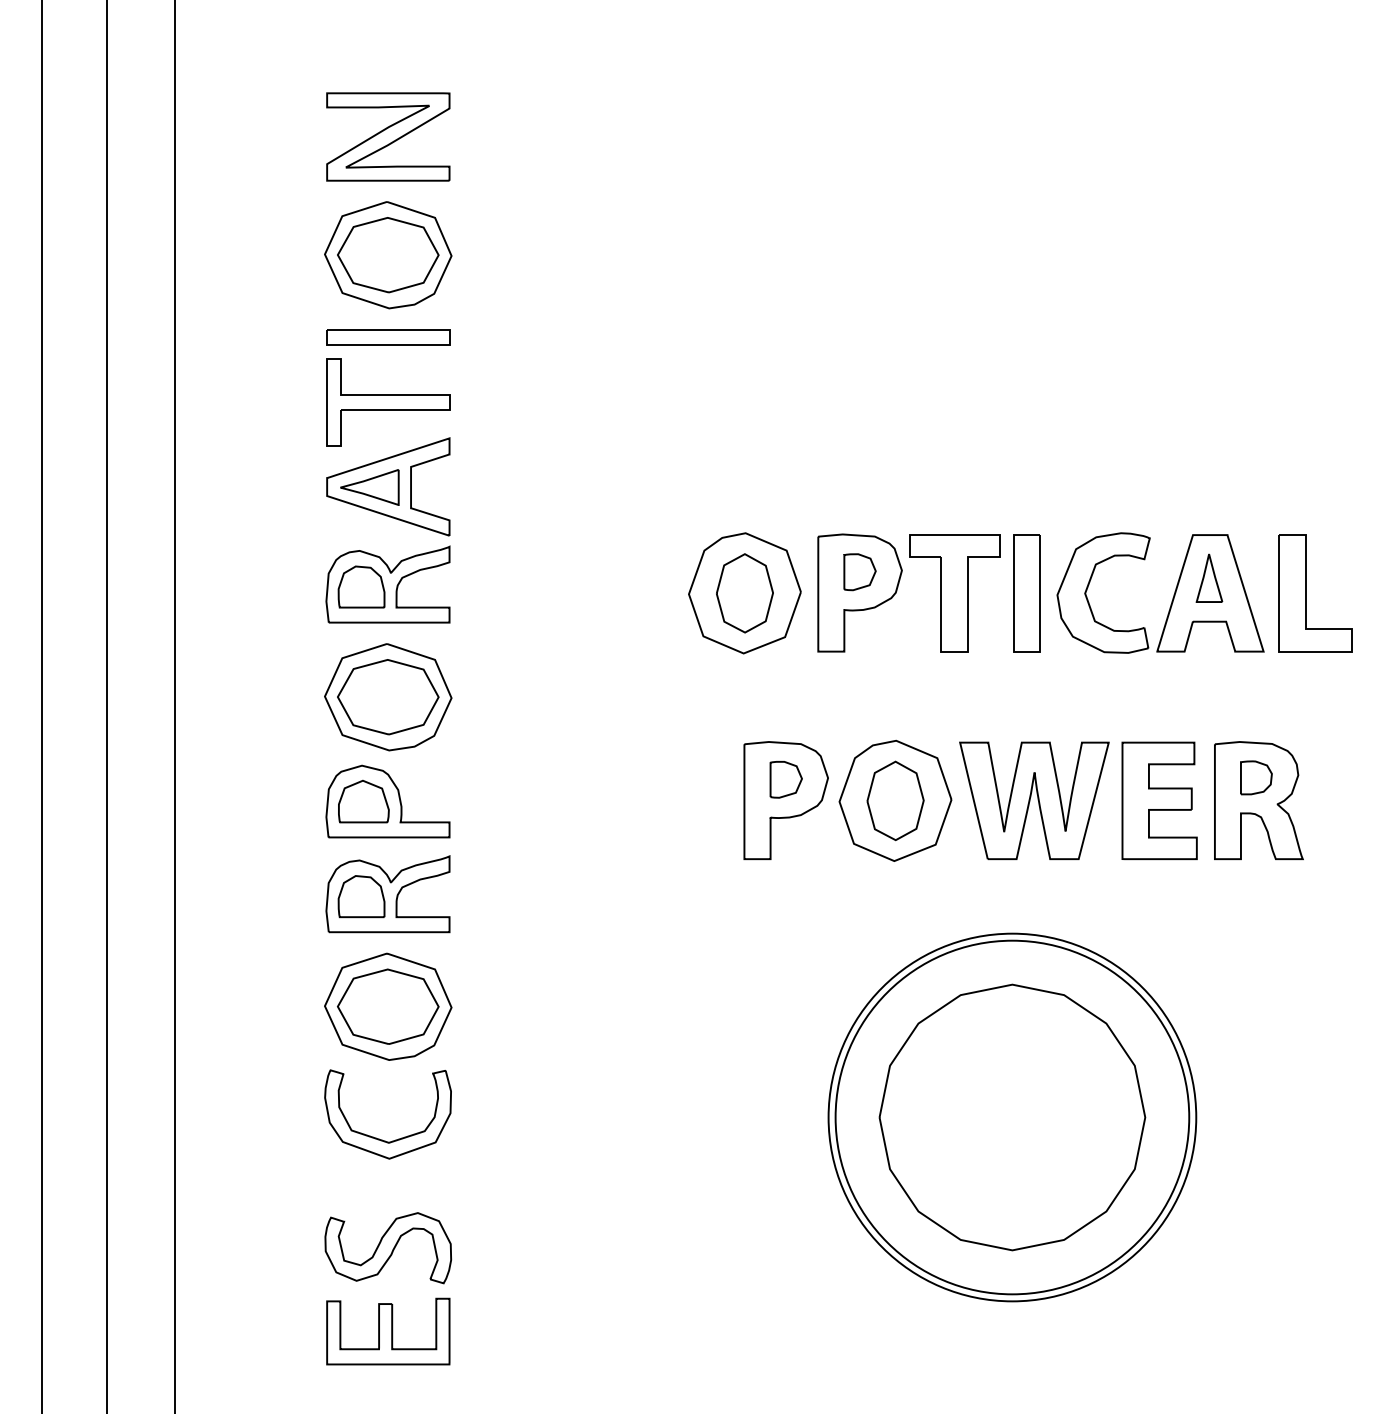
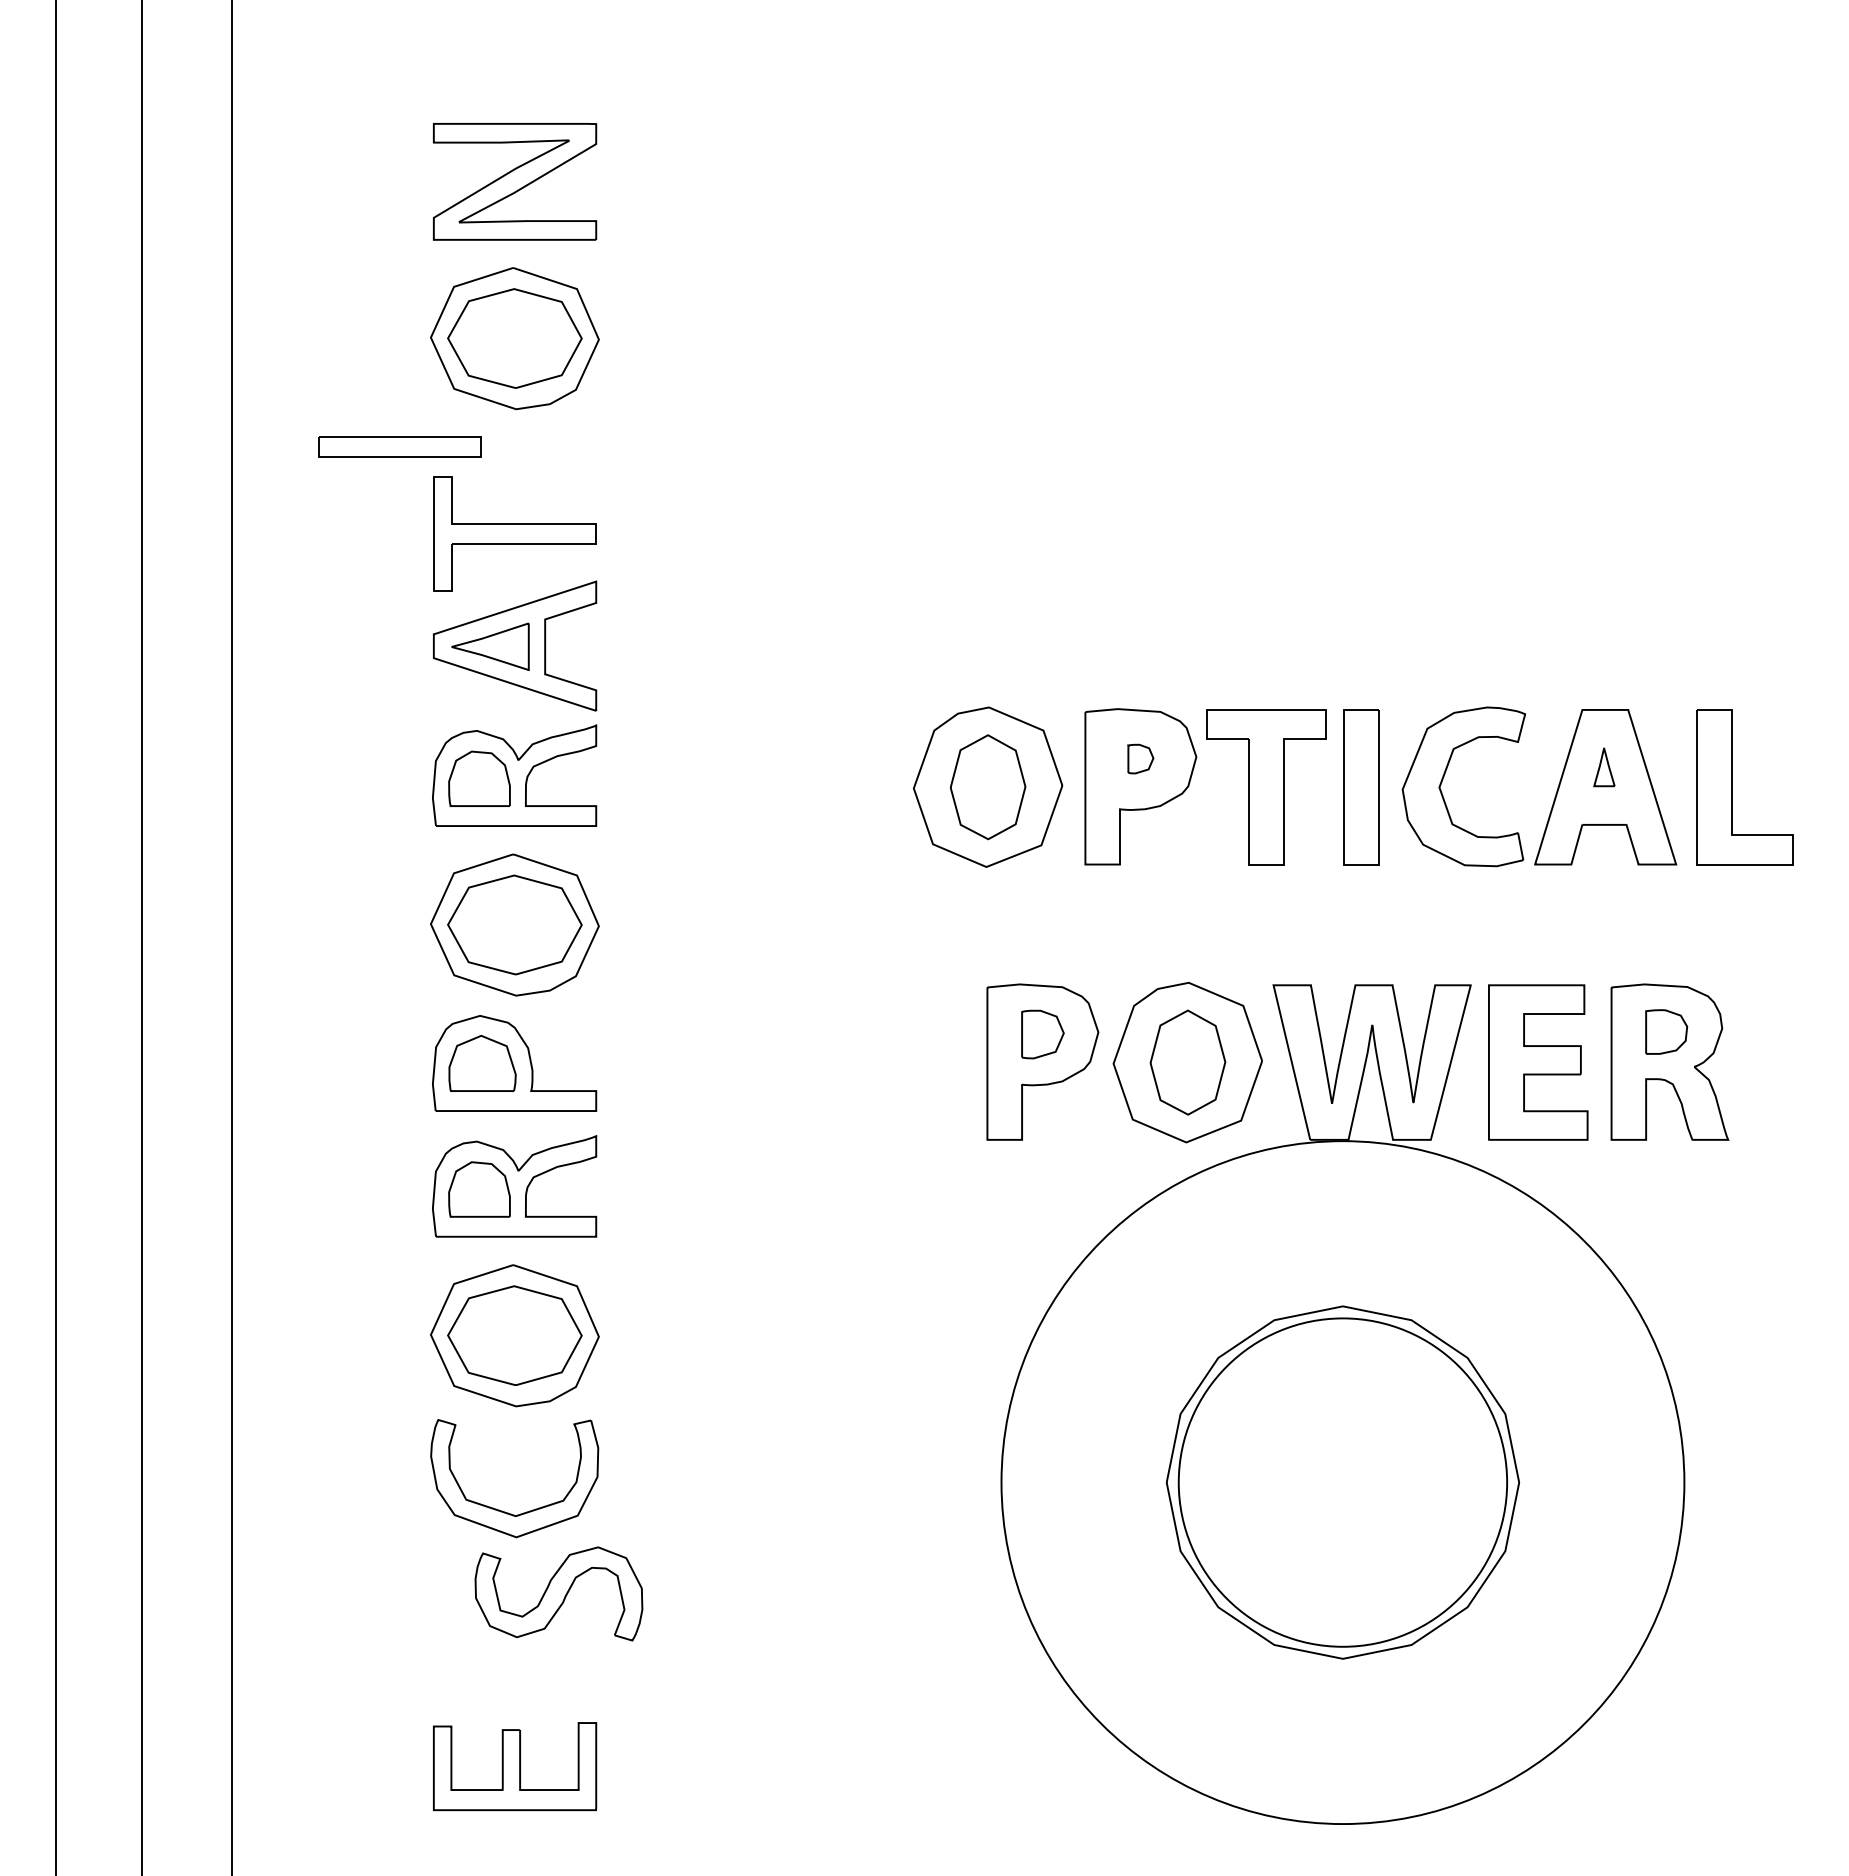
part: (387, 336) -> (399, 446), moved
part: (859, 571) -> (1140, 758), size x0.6
part: (1209, 578) -> (1604, 767), size x0.6
circle: (1012, 1117) -> (1342, 1482), size x0.7
circle: (1012, 1117) -> (1342, 1482), size x1.4
part: (387, 1247) -> (558, 1593), moved

